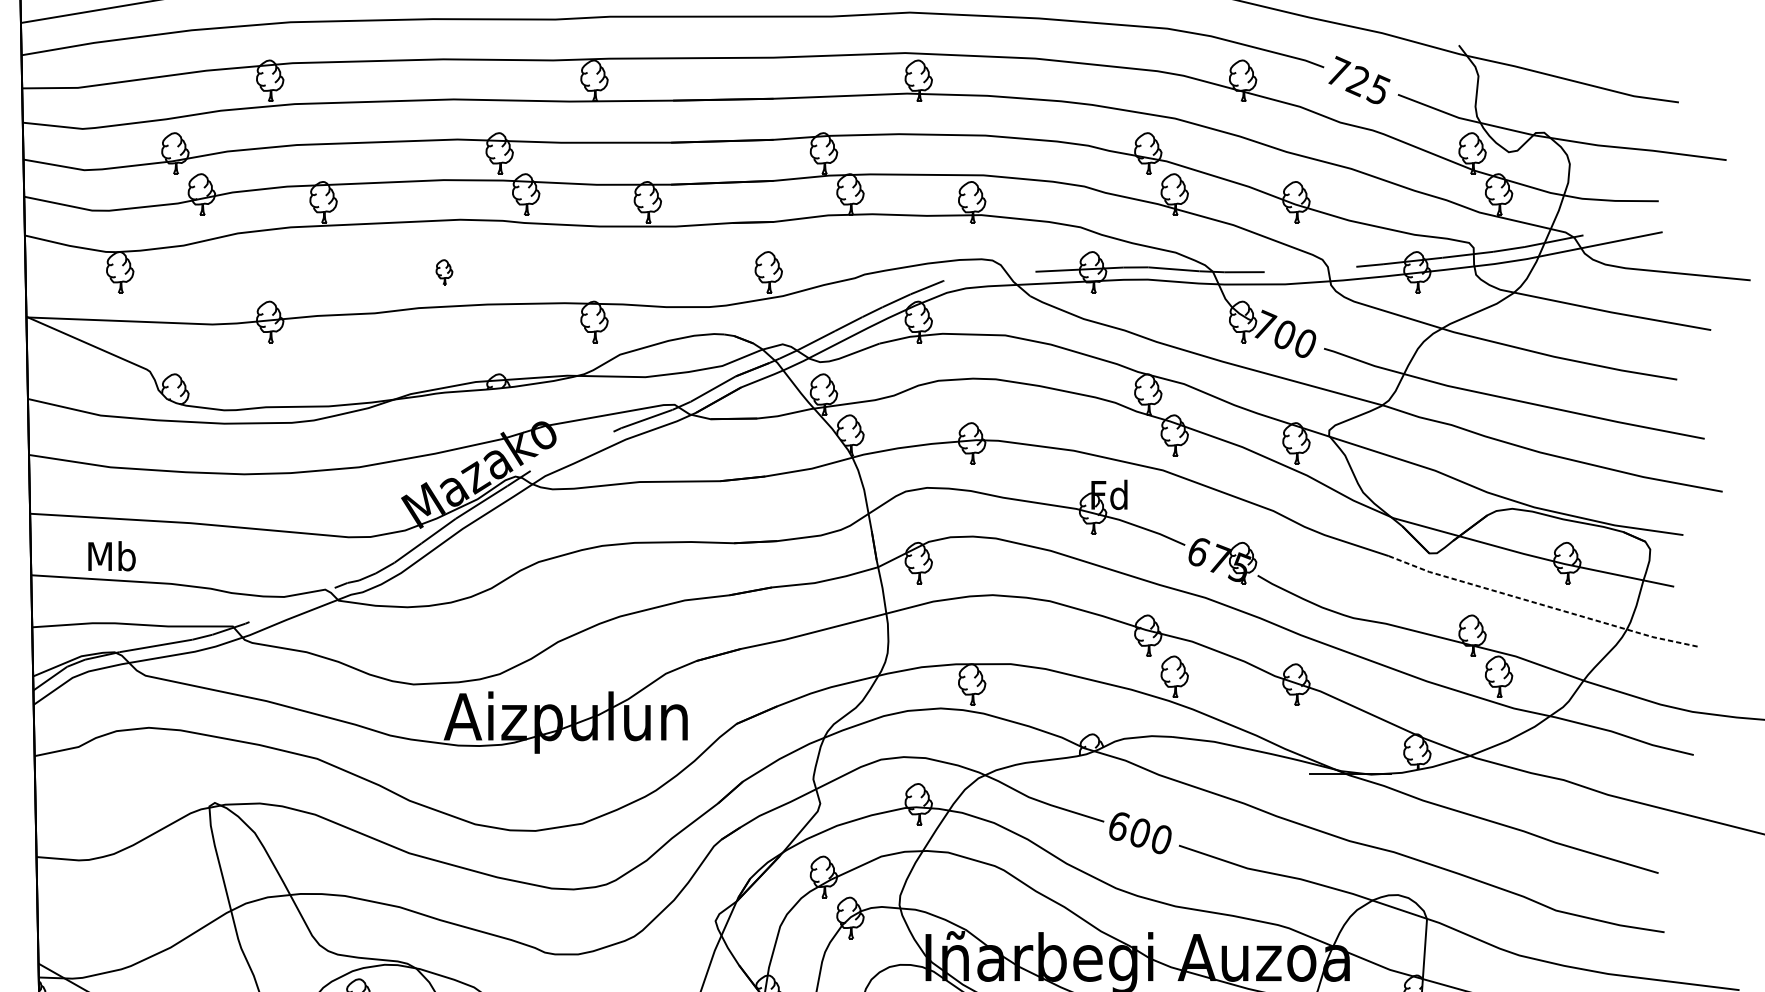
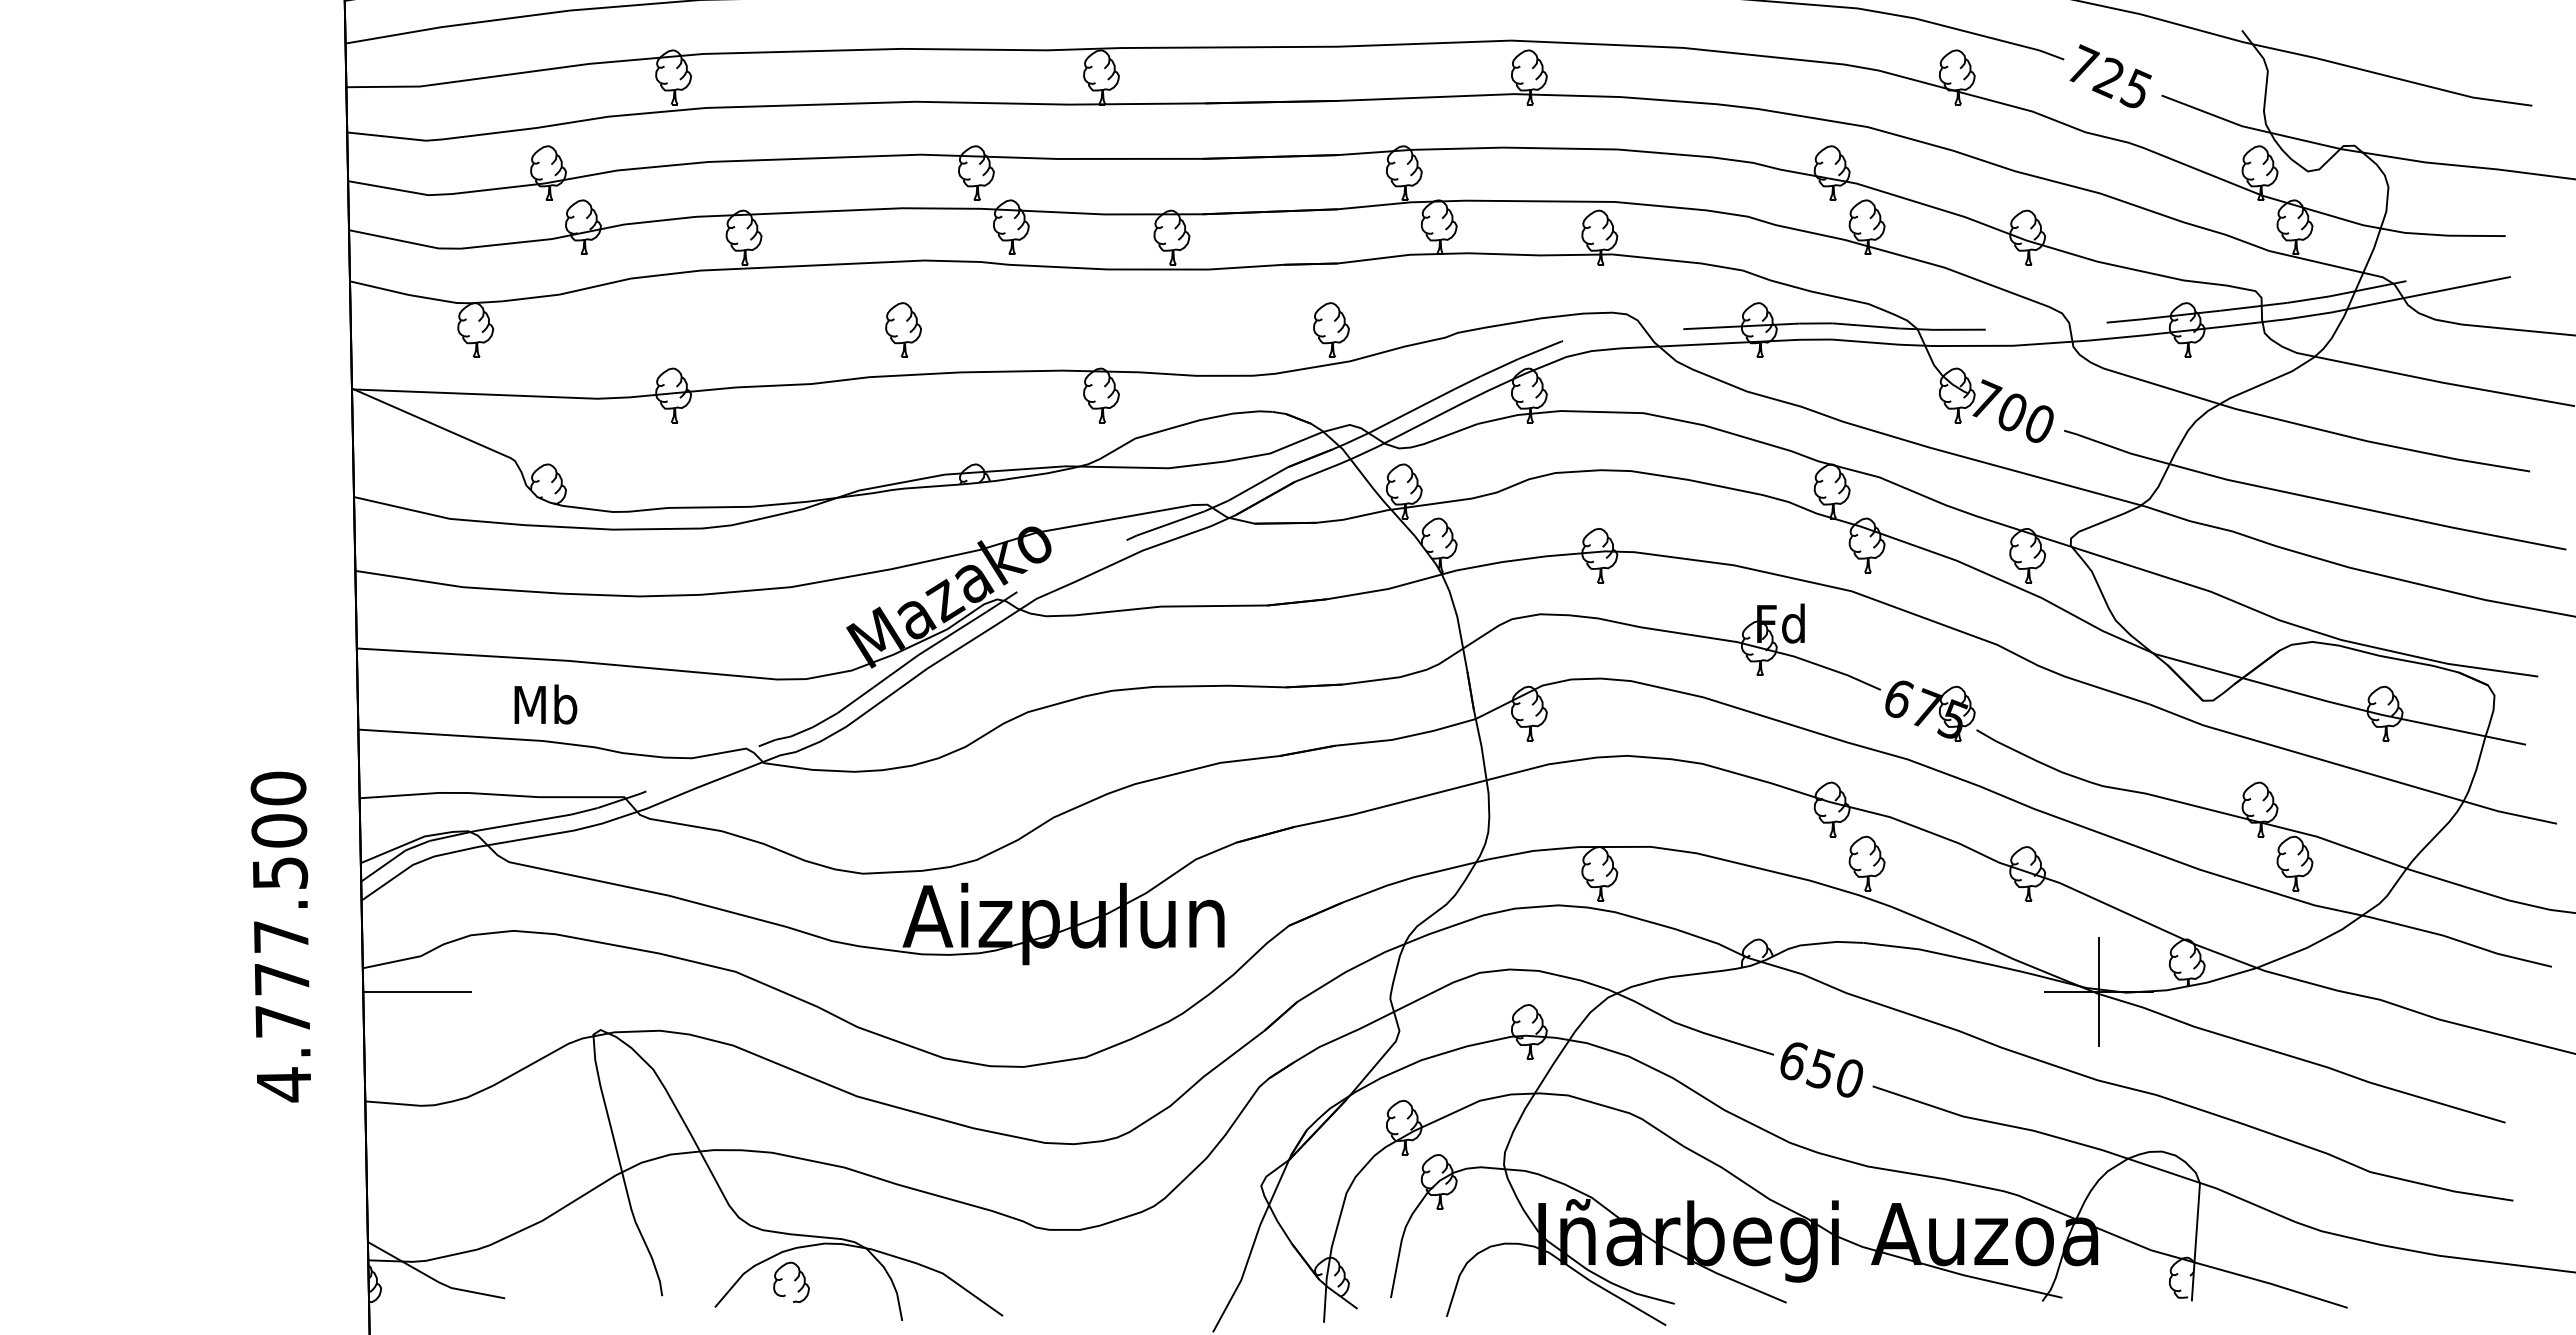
part: (444, 272) -> (903, 329), size x1.67
text: (111, 556) -> (545, 704), moved
line: (1541, 604) -> (2351, 768), dashed -> solid
line: (76, 773) -> (417, 991), added
line: (1350, 773) -> (2099, 991), added
text: (1139, 832) -> (1820, 1068), 600 -> 650

